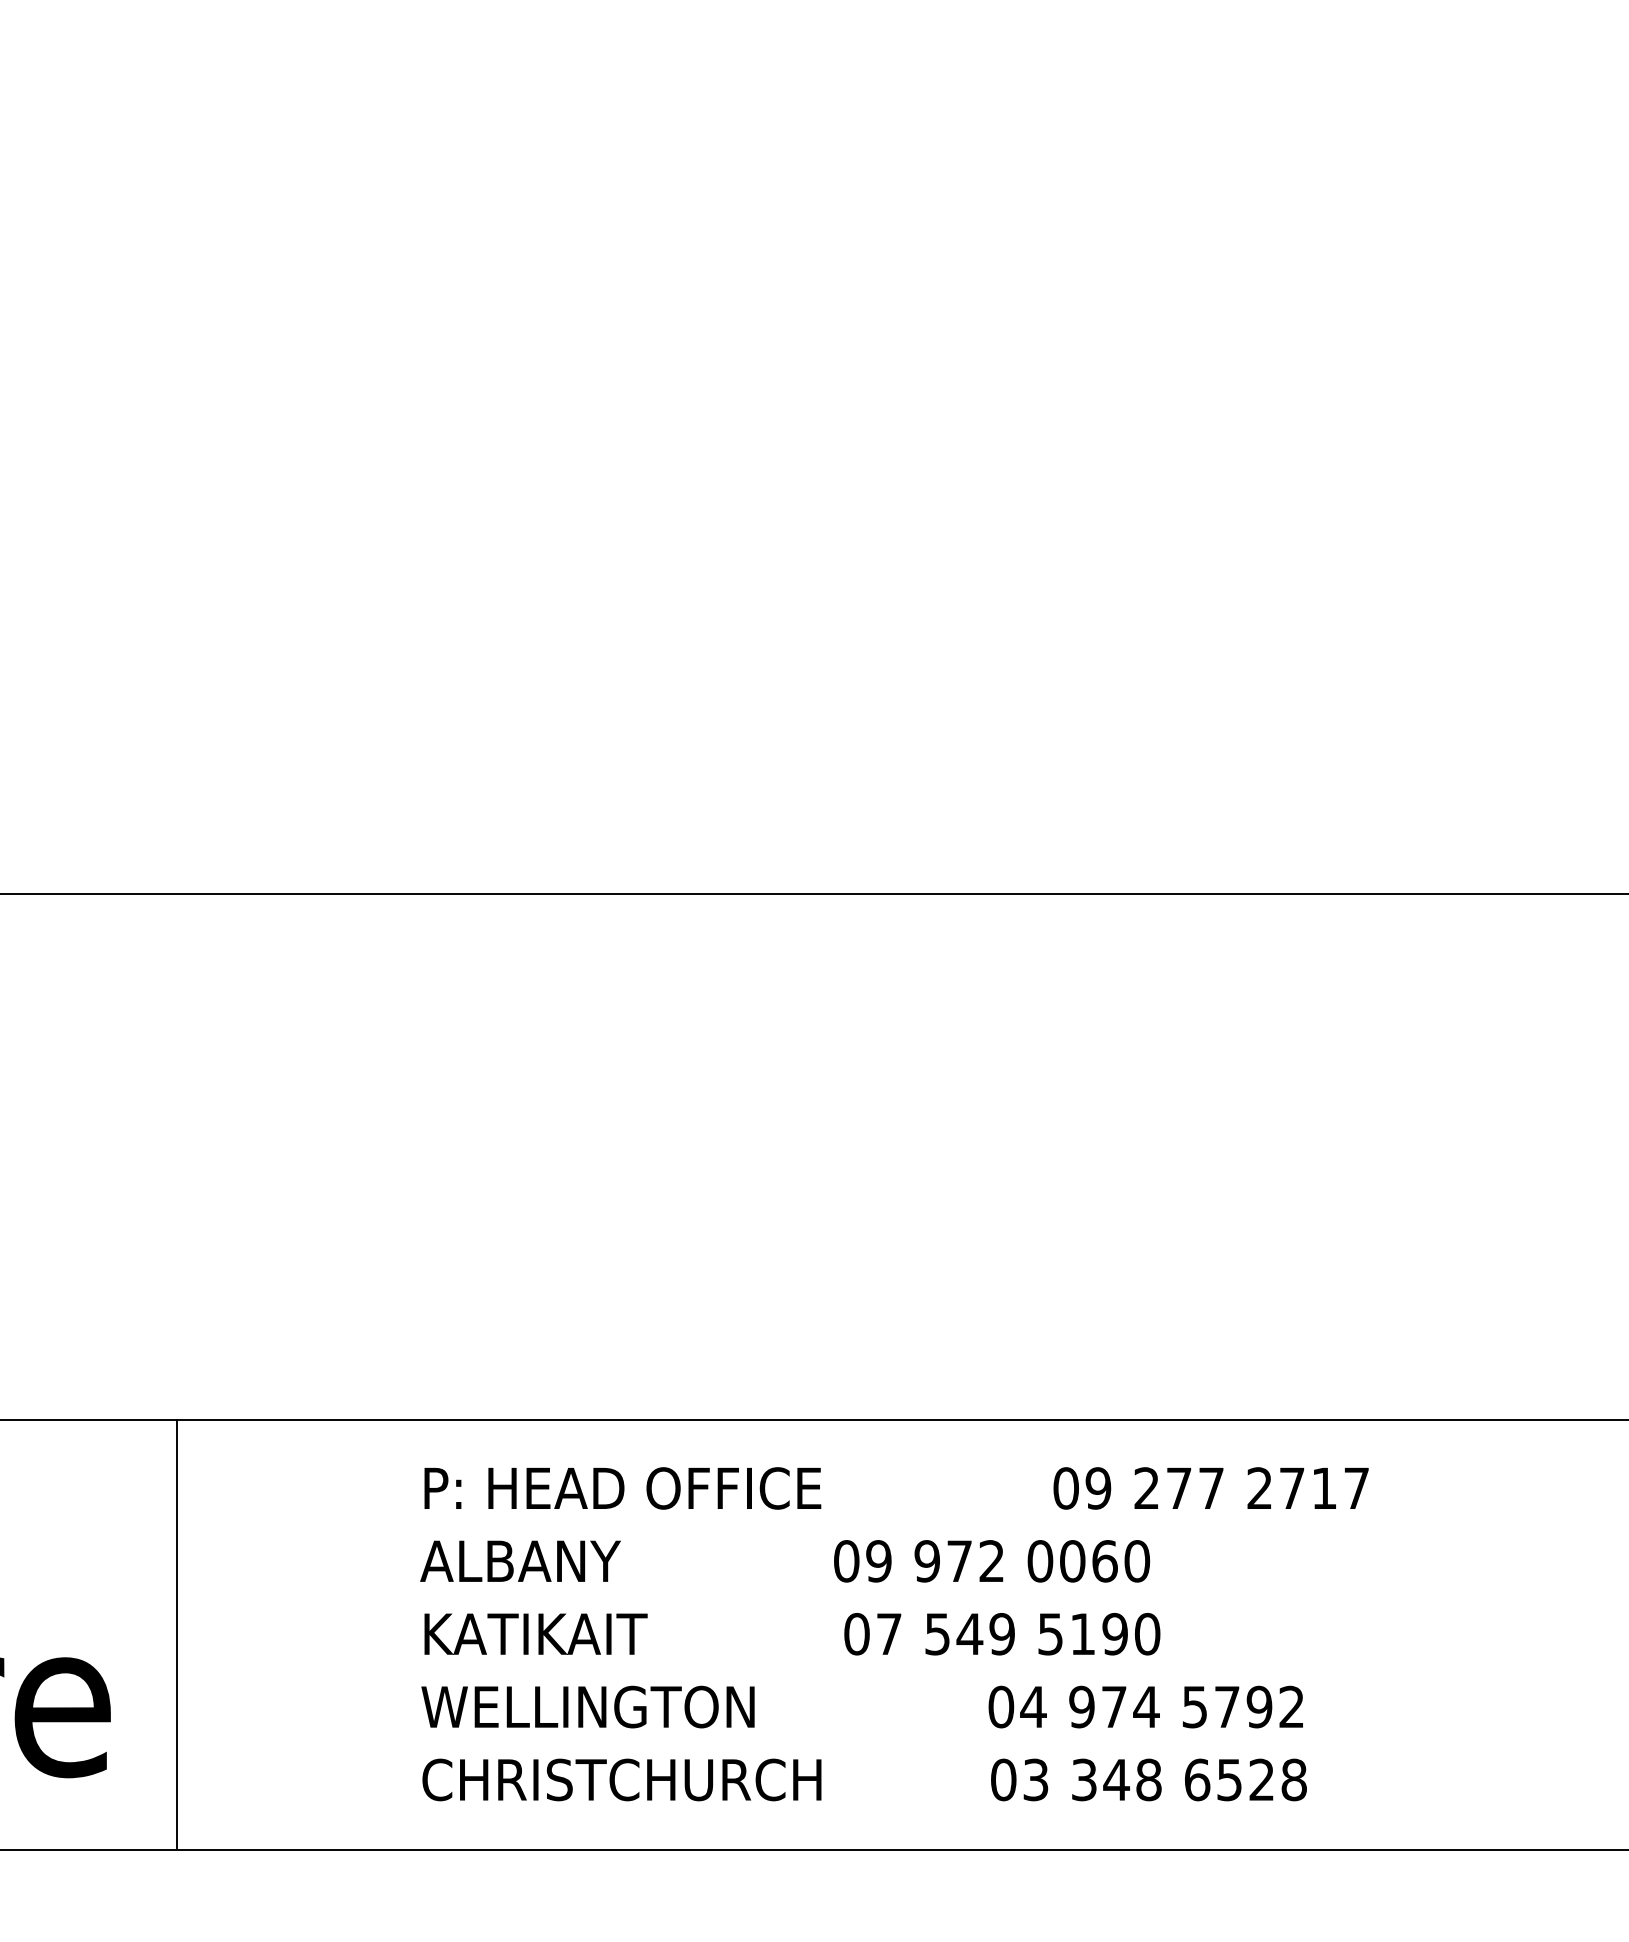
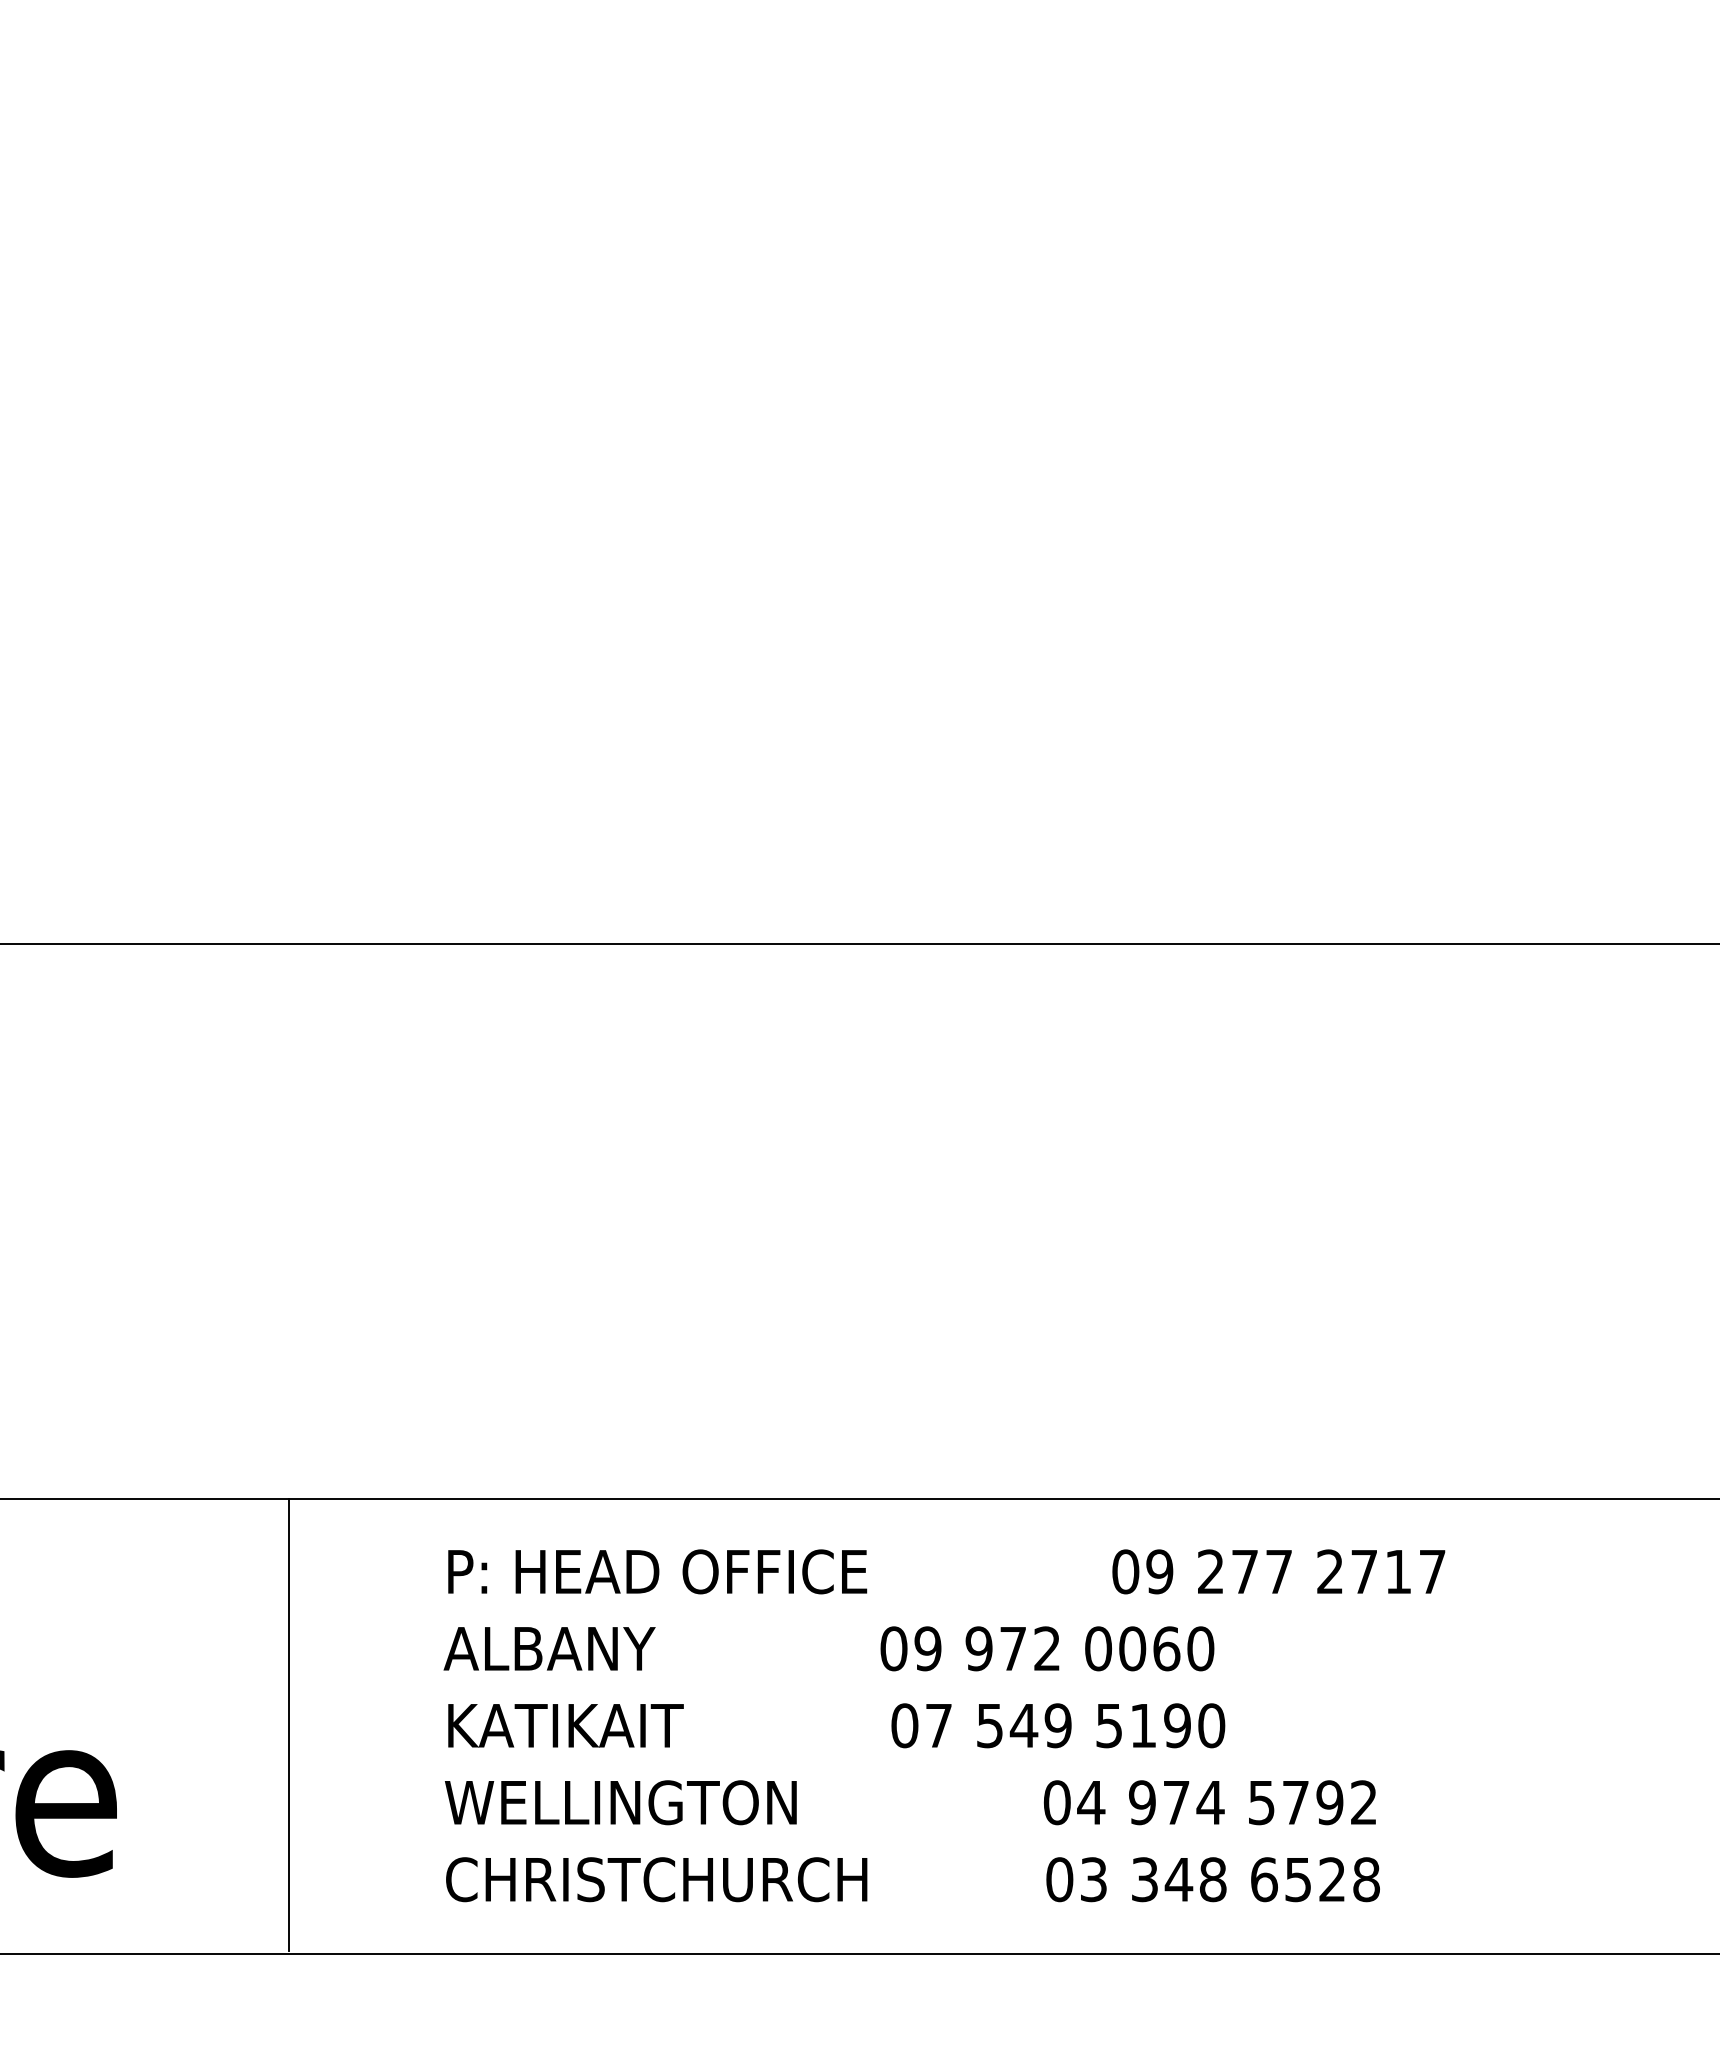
line: (176, 1633) -> (288, 1725), moved

